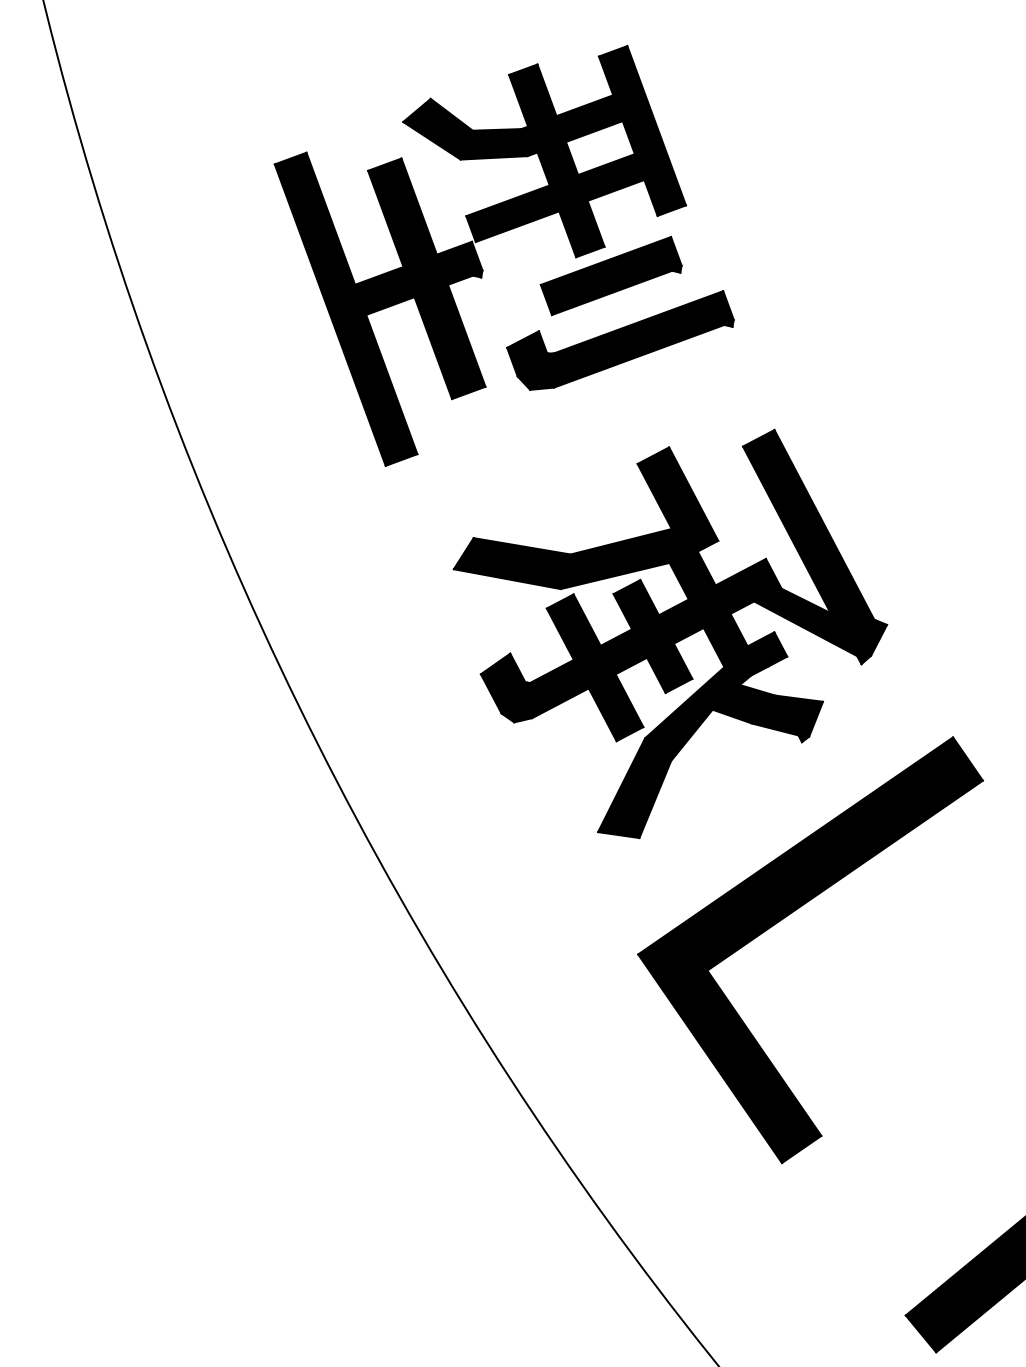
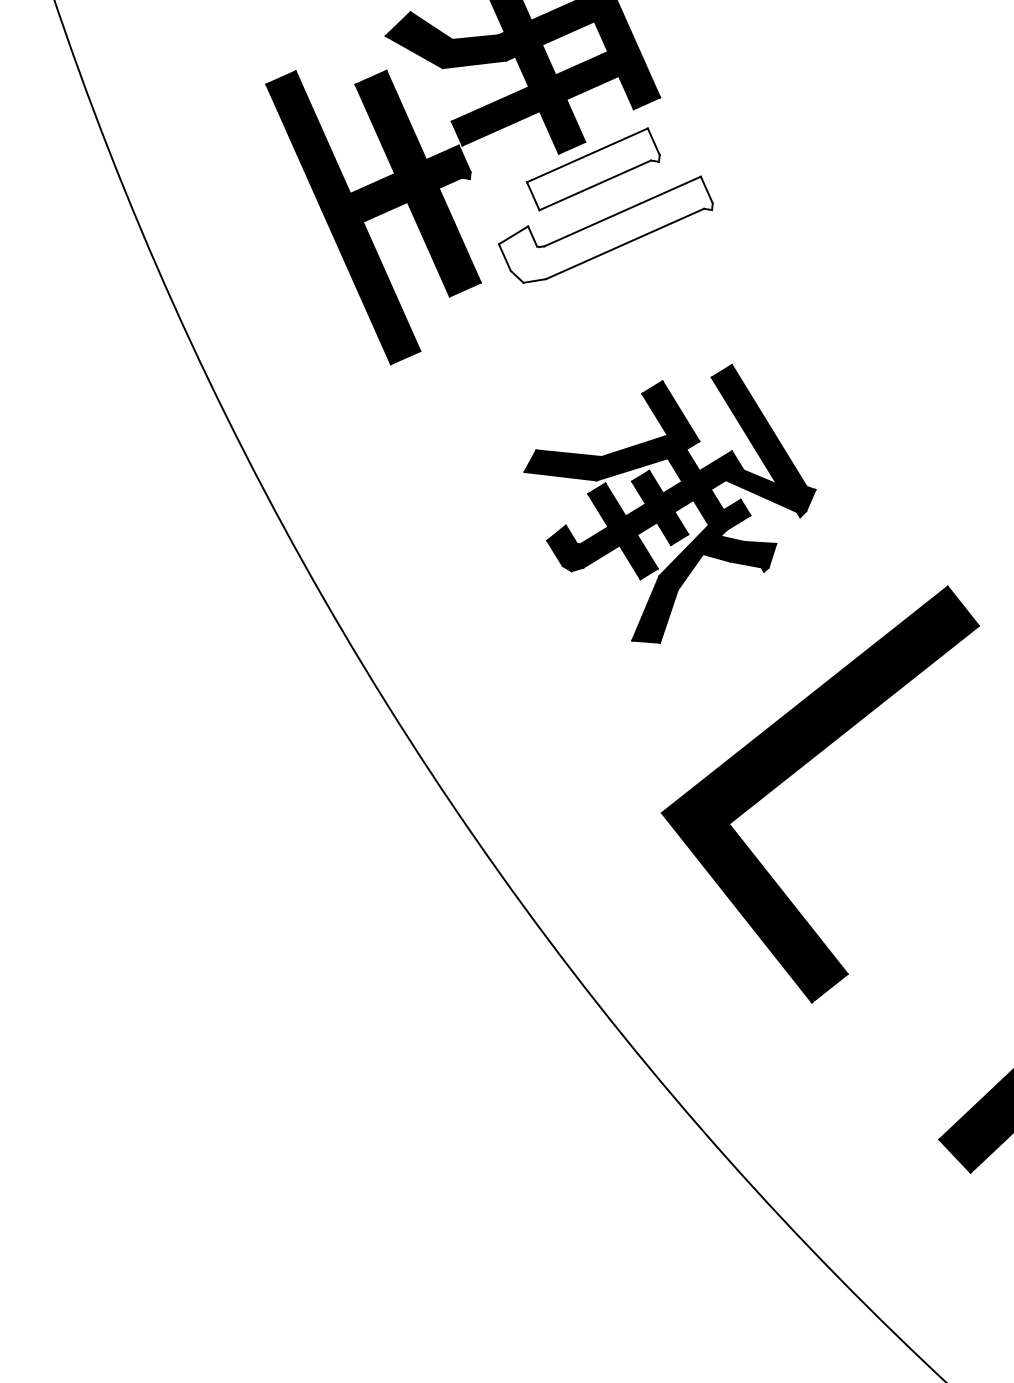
fill: (611, 276) -> (593, 169), removed
fill: (619, 339) -> (605, 229), removed
part: (667, 631) -> (669, 503), size x0.7

